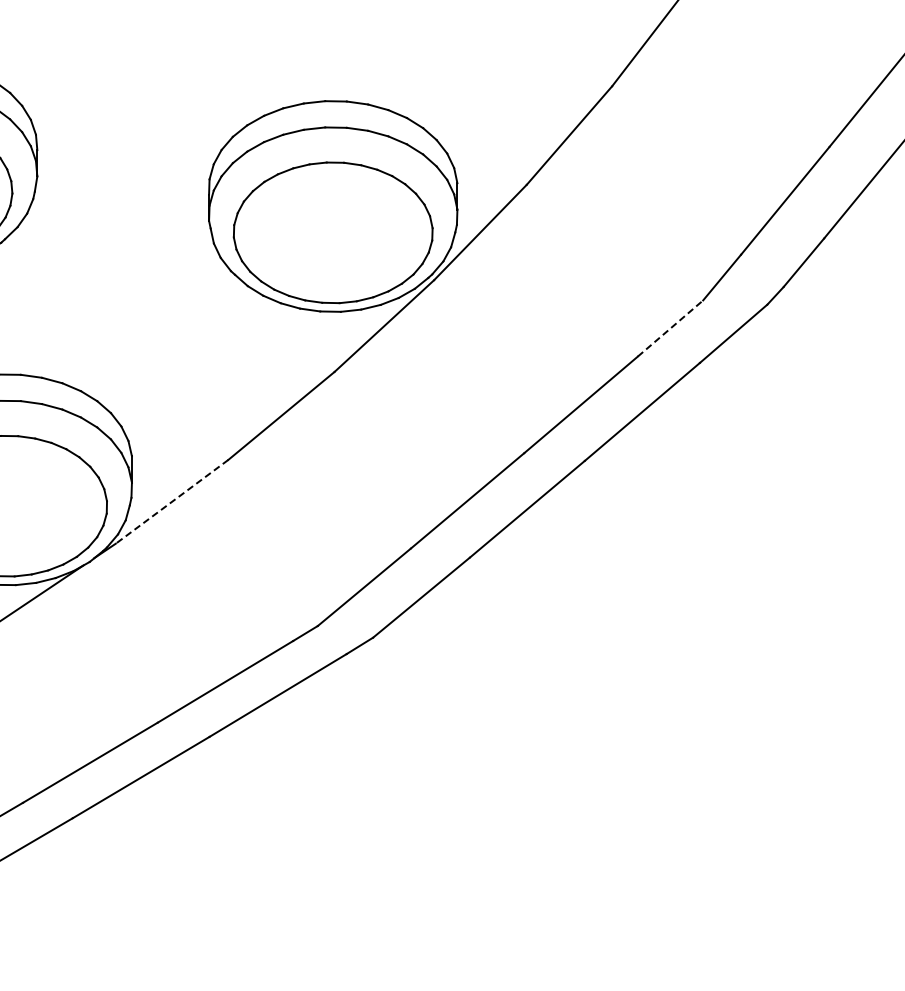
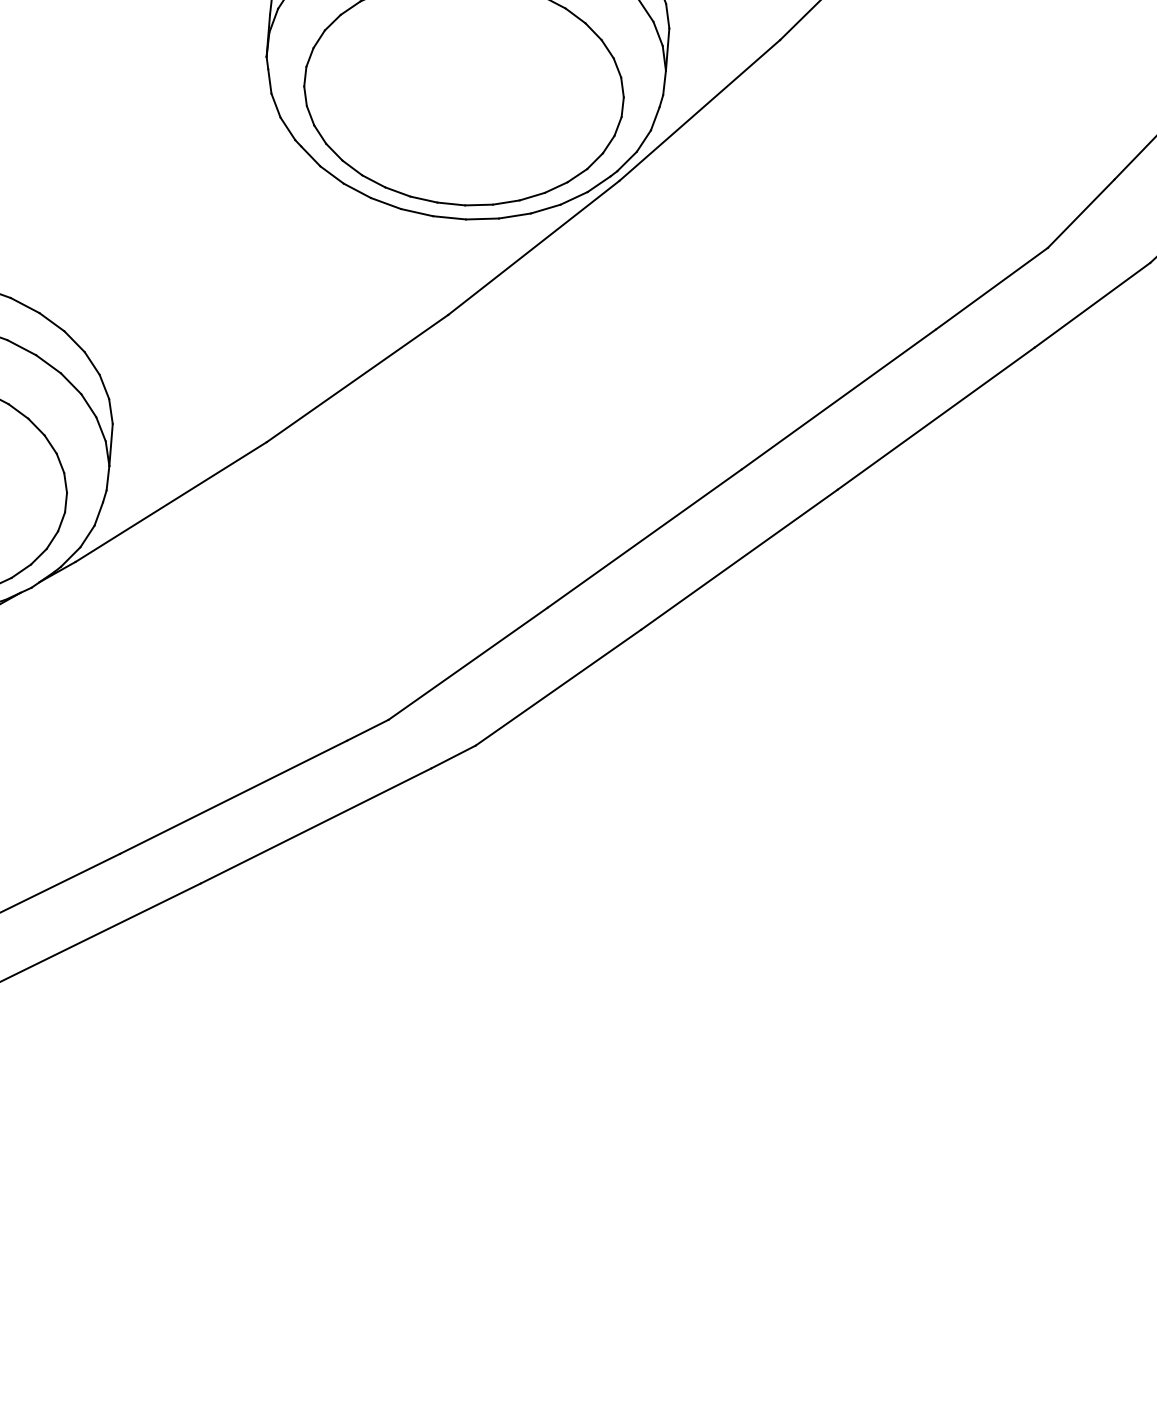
line: (670, 328) -> (991, 288), dashed -> solid
line: (171, 502) -> (170, 503), dashed -> solid

